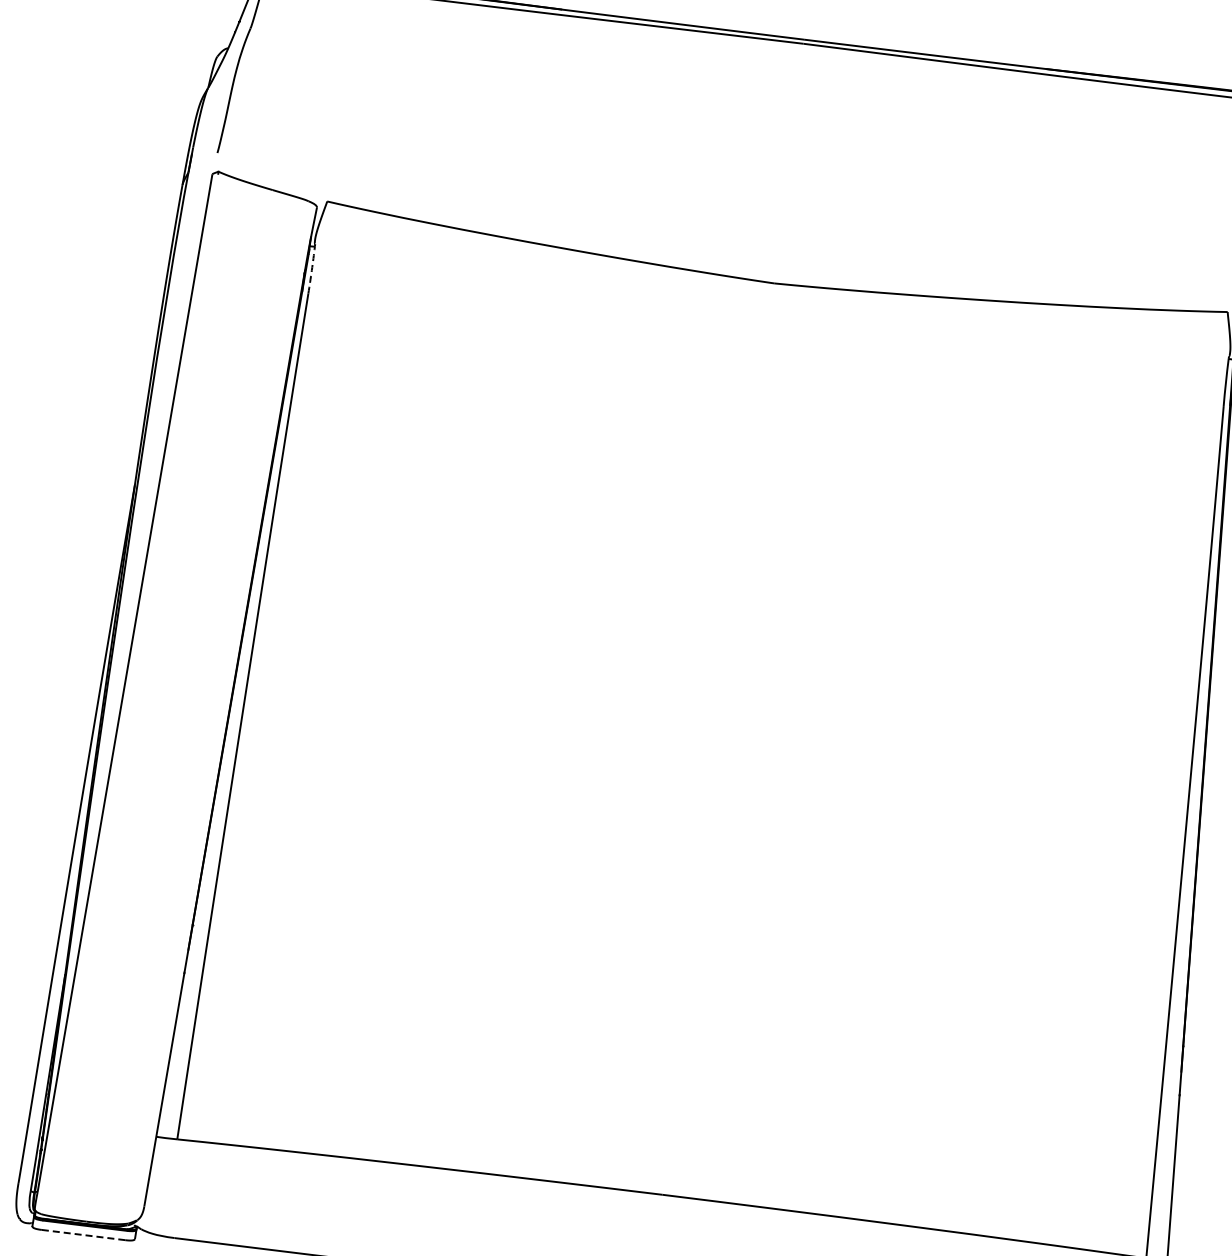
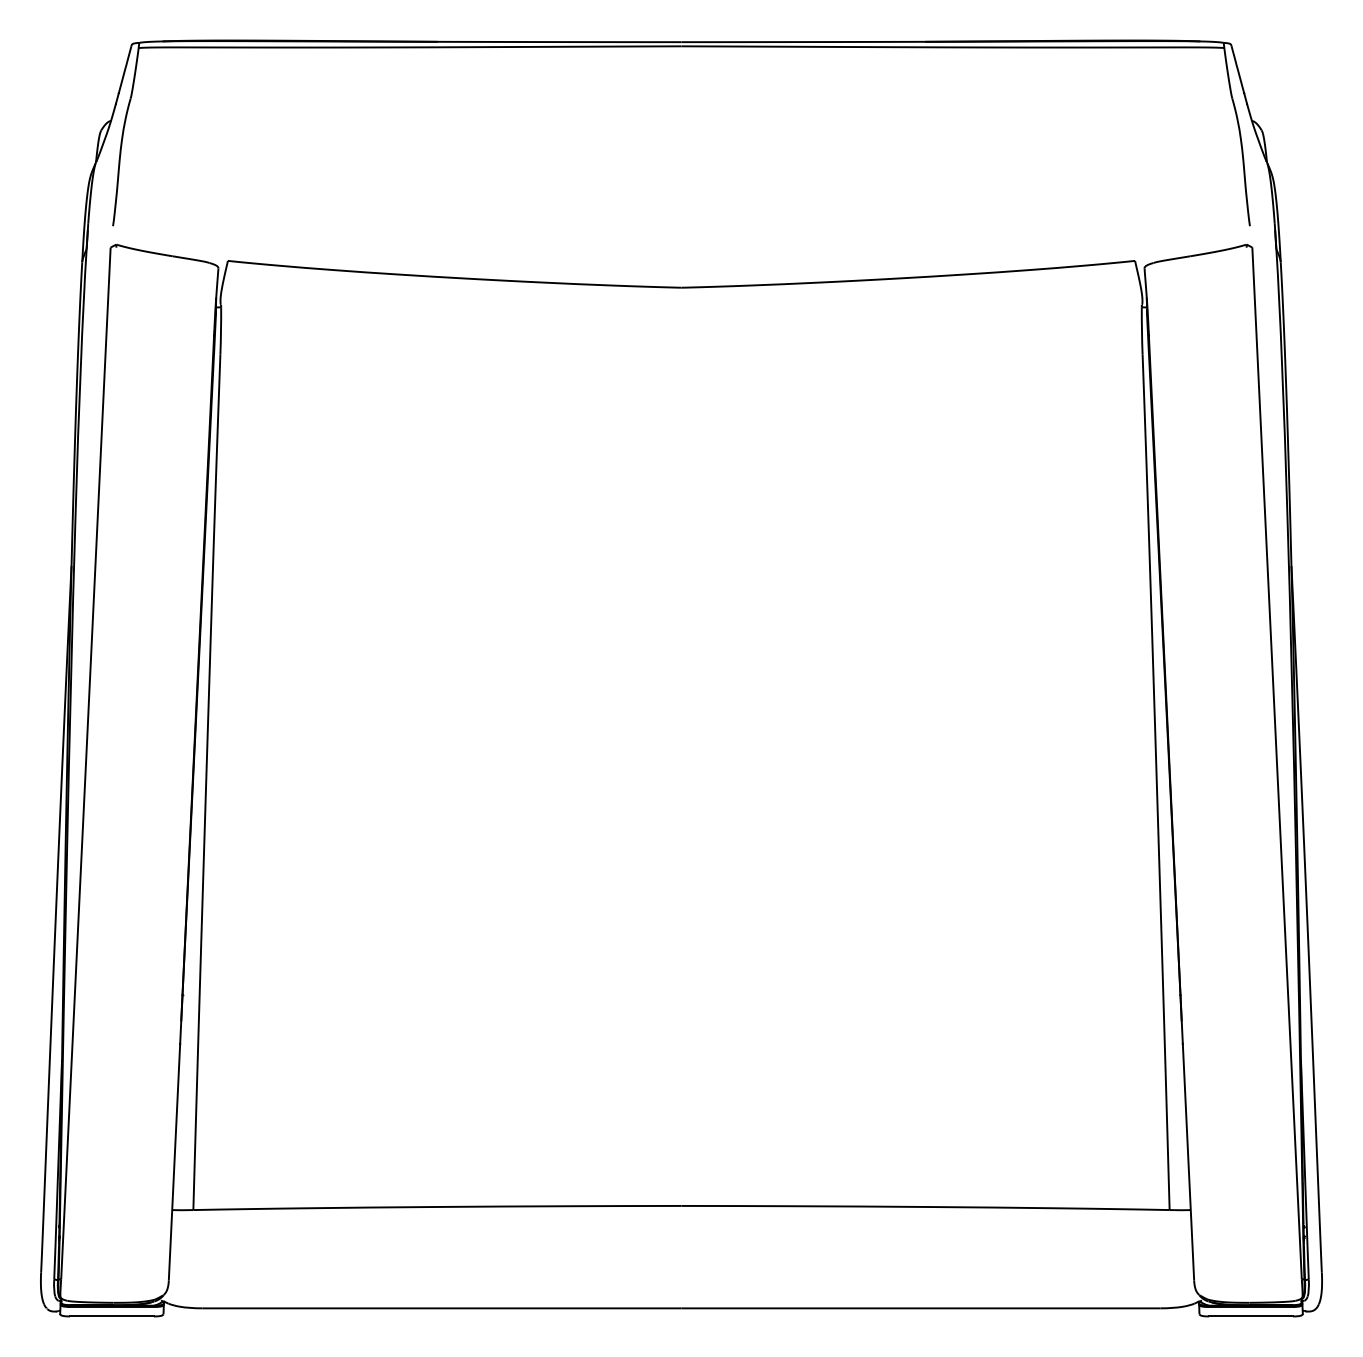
arc: (312, 270) -> (221, 331), dashed -> solid
line: (83, 1235) -> (111, 1316), dashed -> solid

